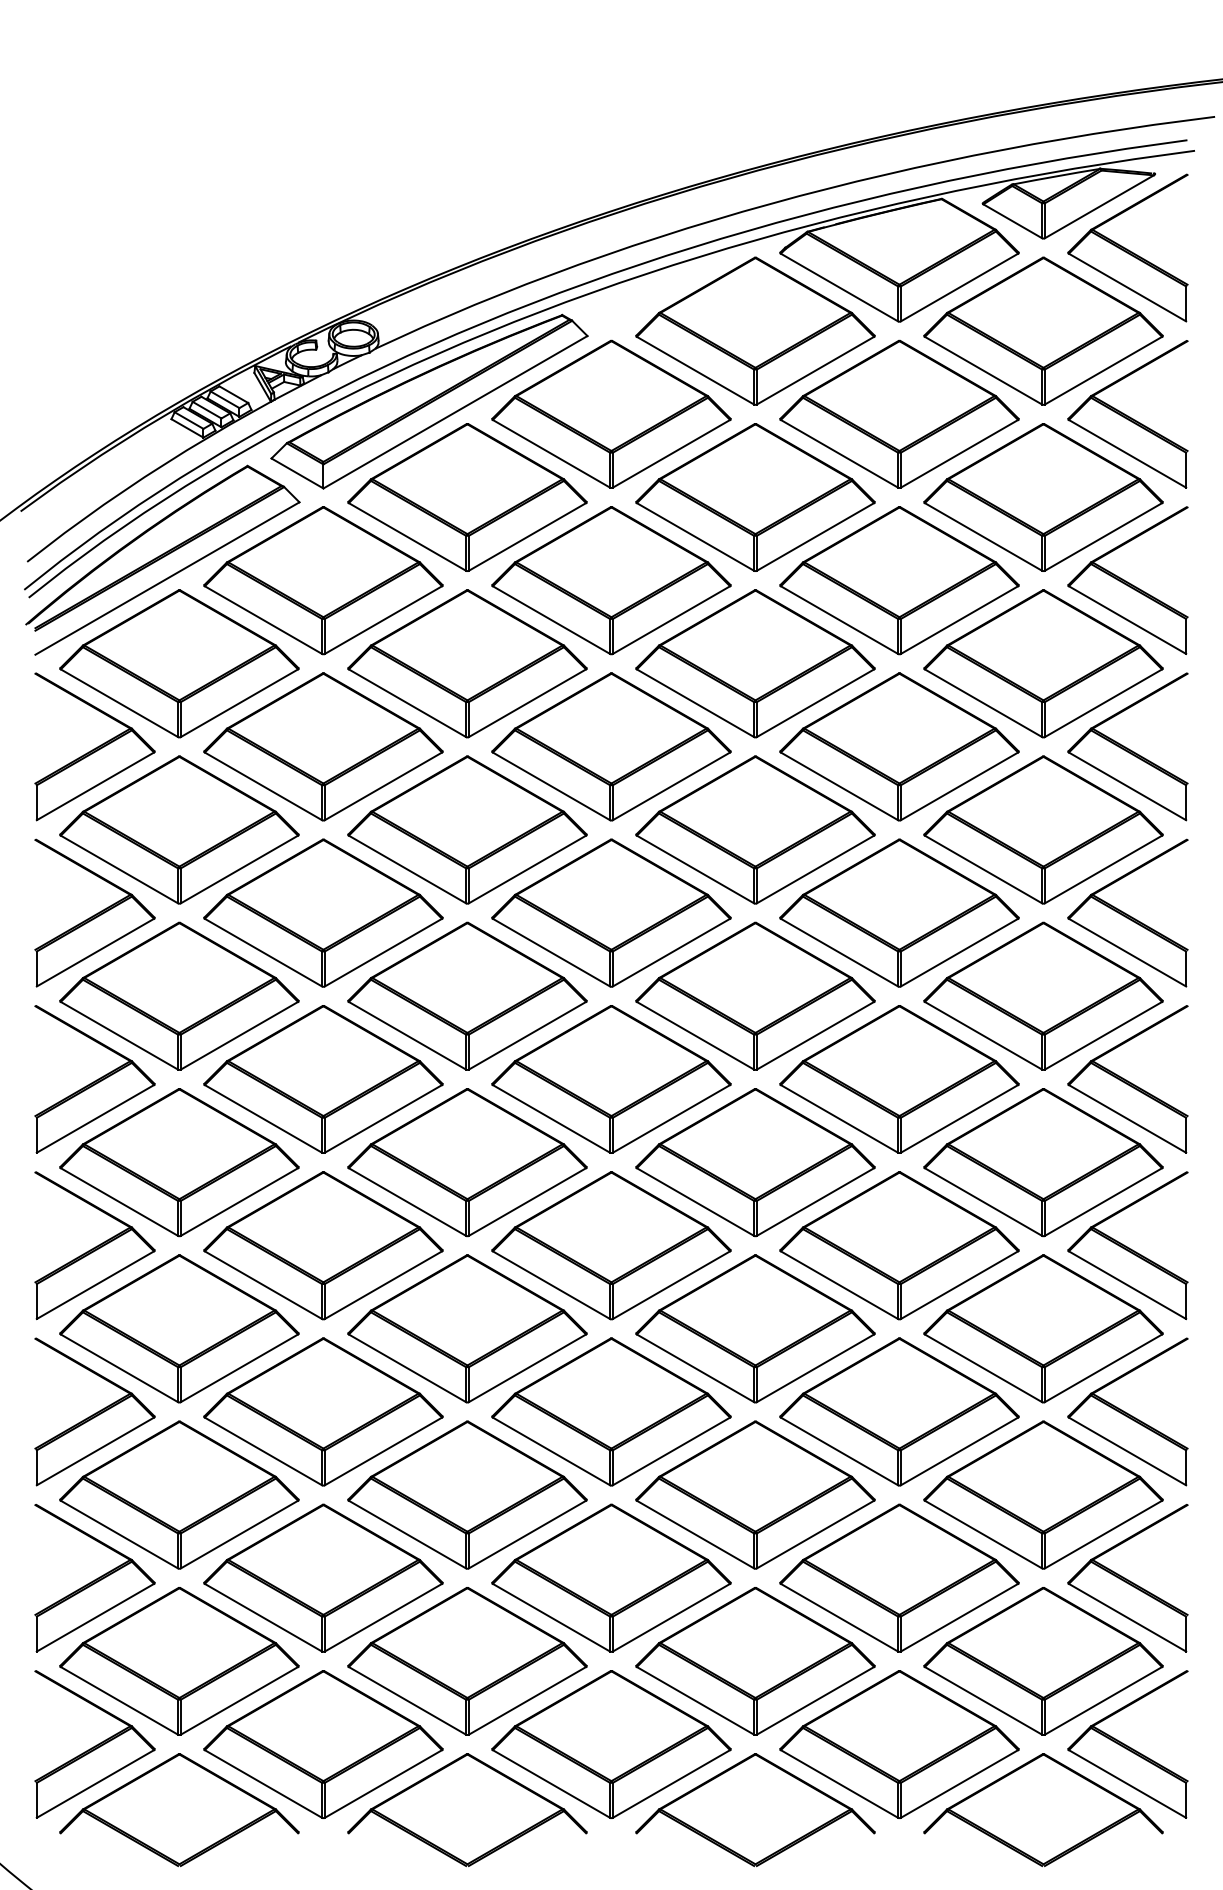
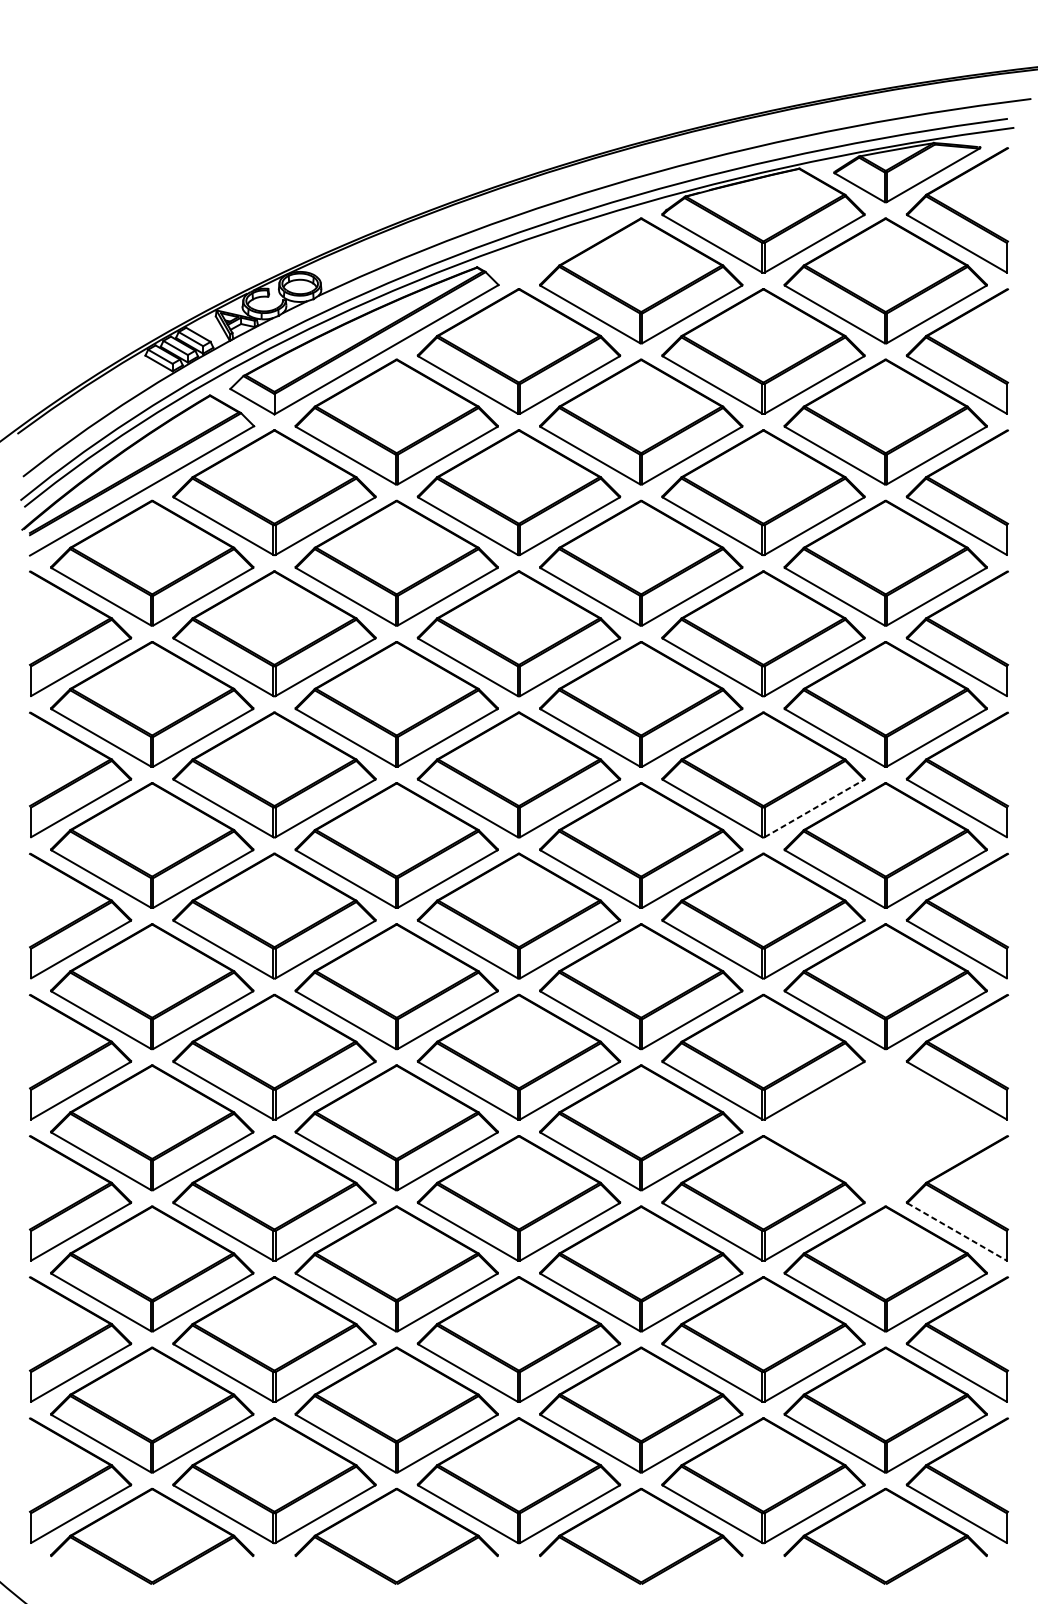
line: (959, 952) -> (814, 808), solid -> dashed
part: (1043, 1328) -> (885, 1127), removed
line: (1127, 1451) -> (957, 1231), solid -> dashed

